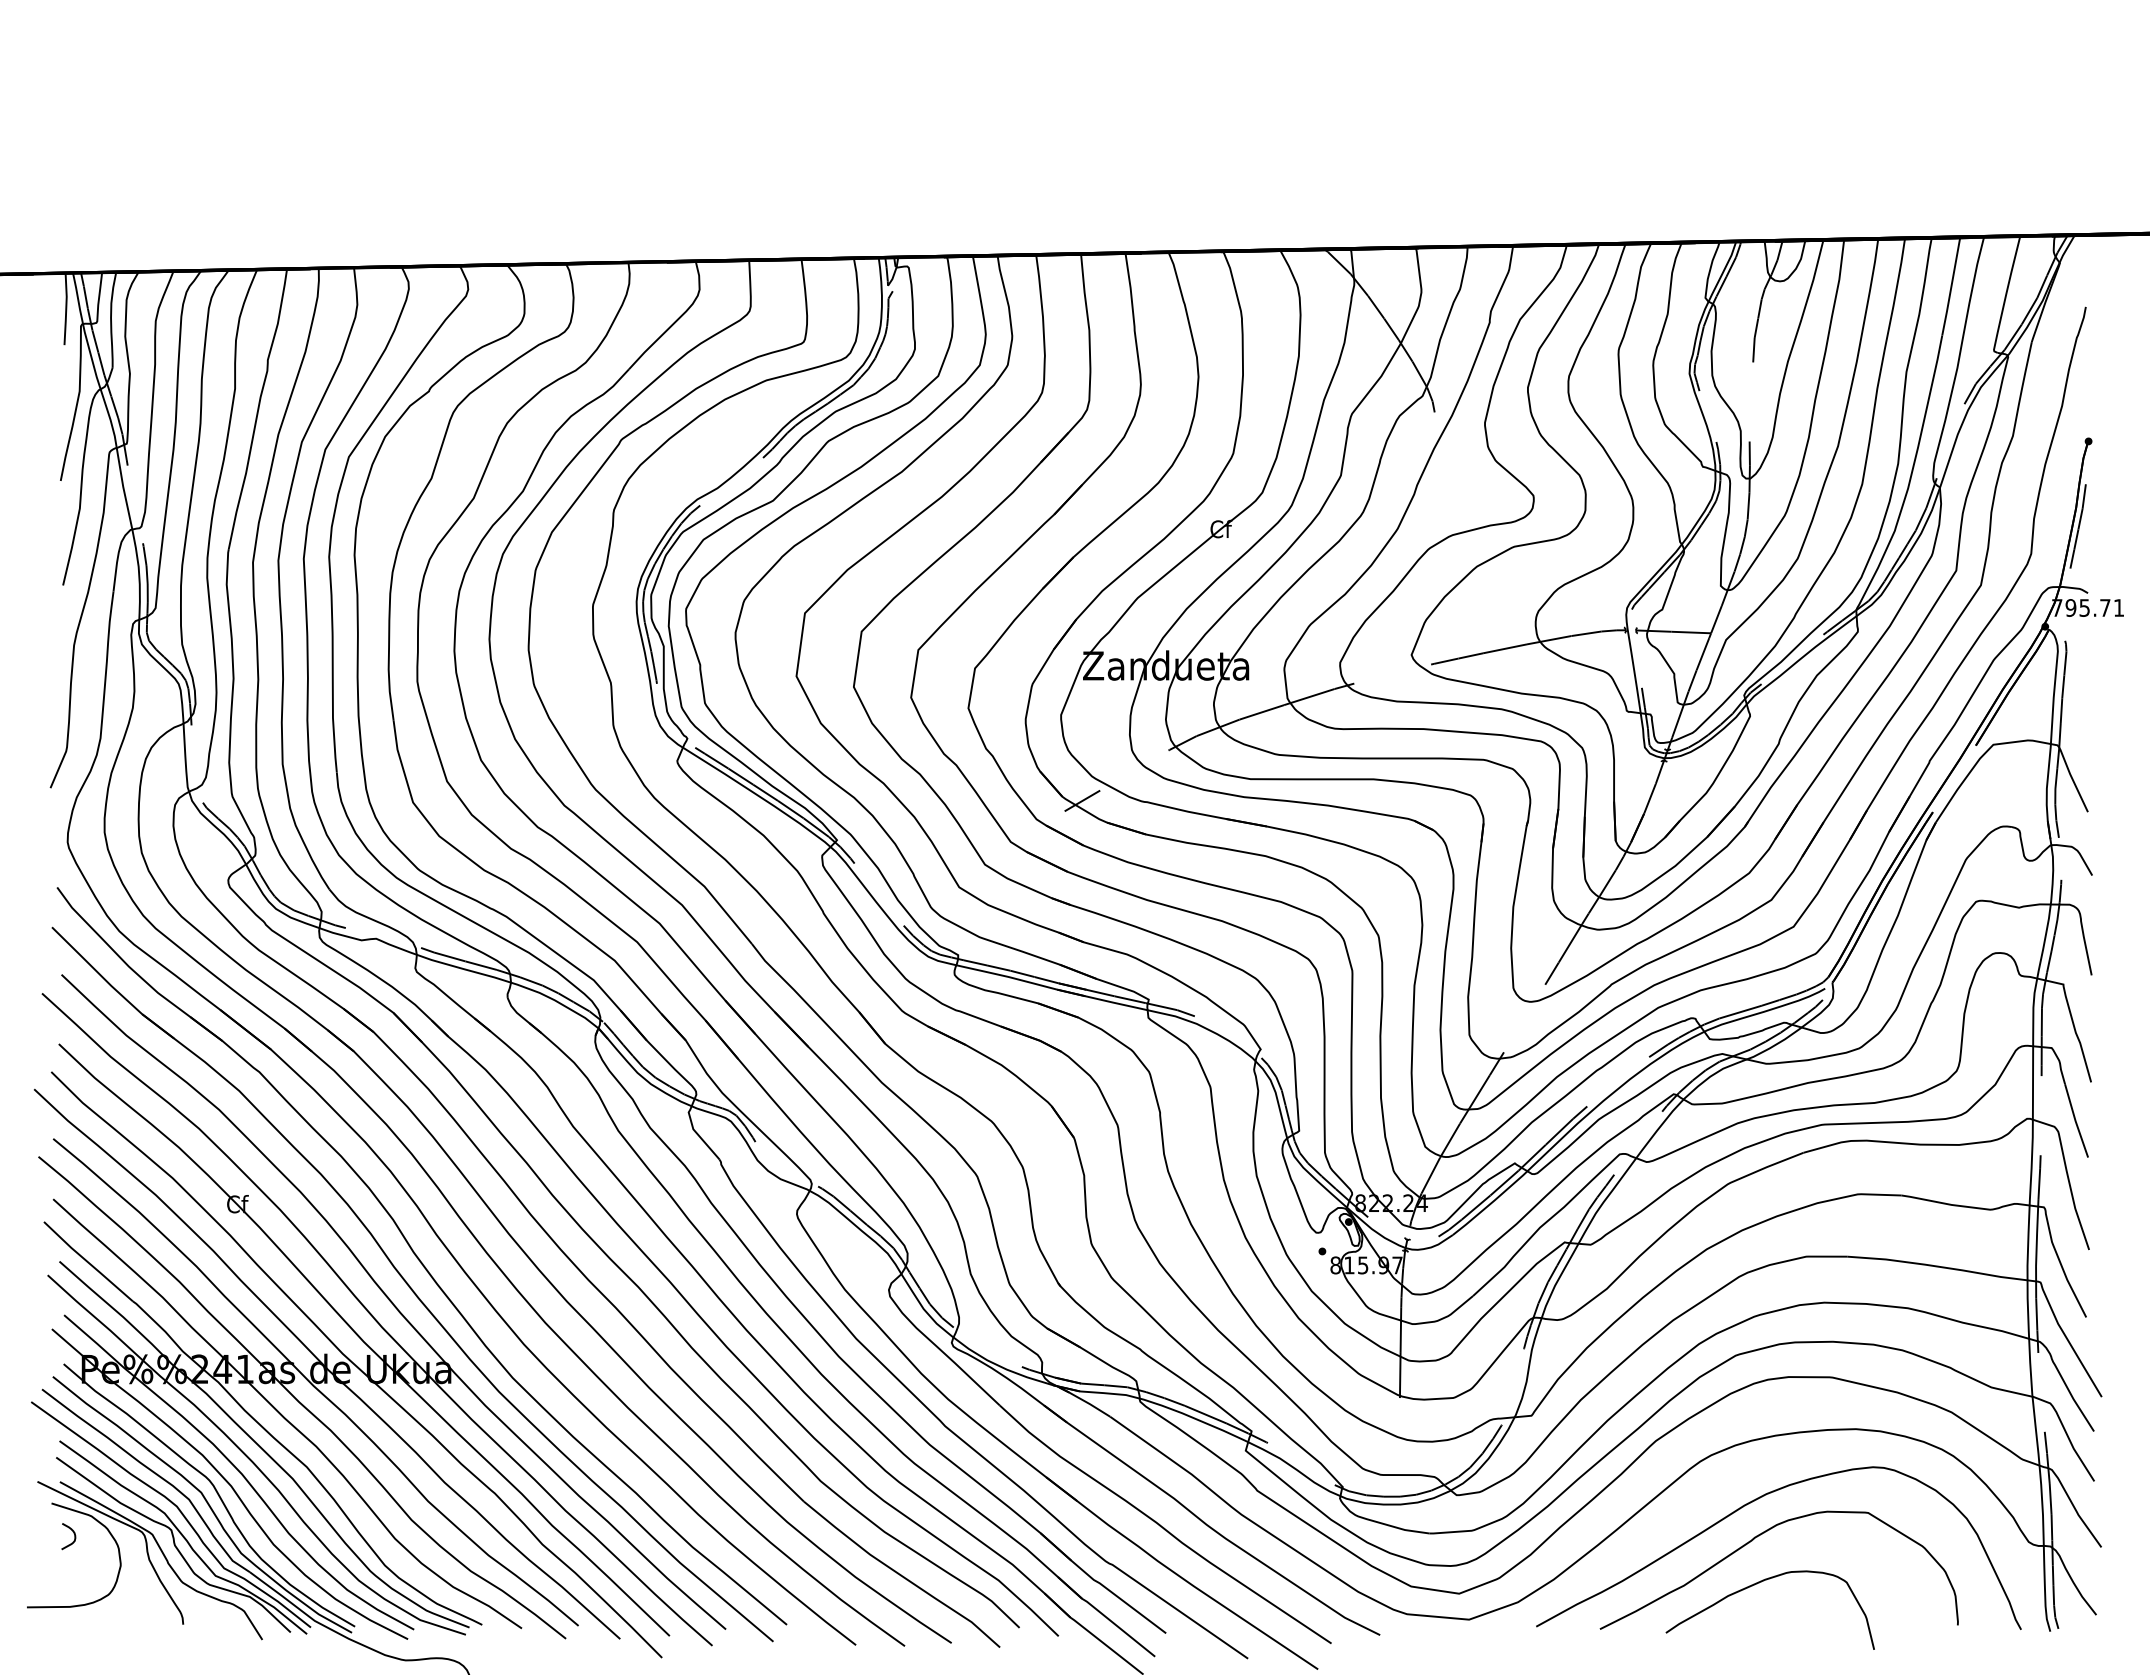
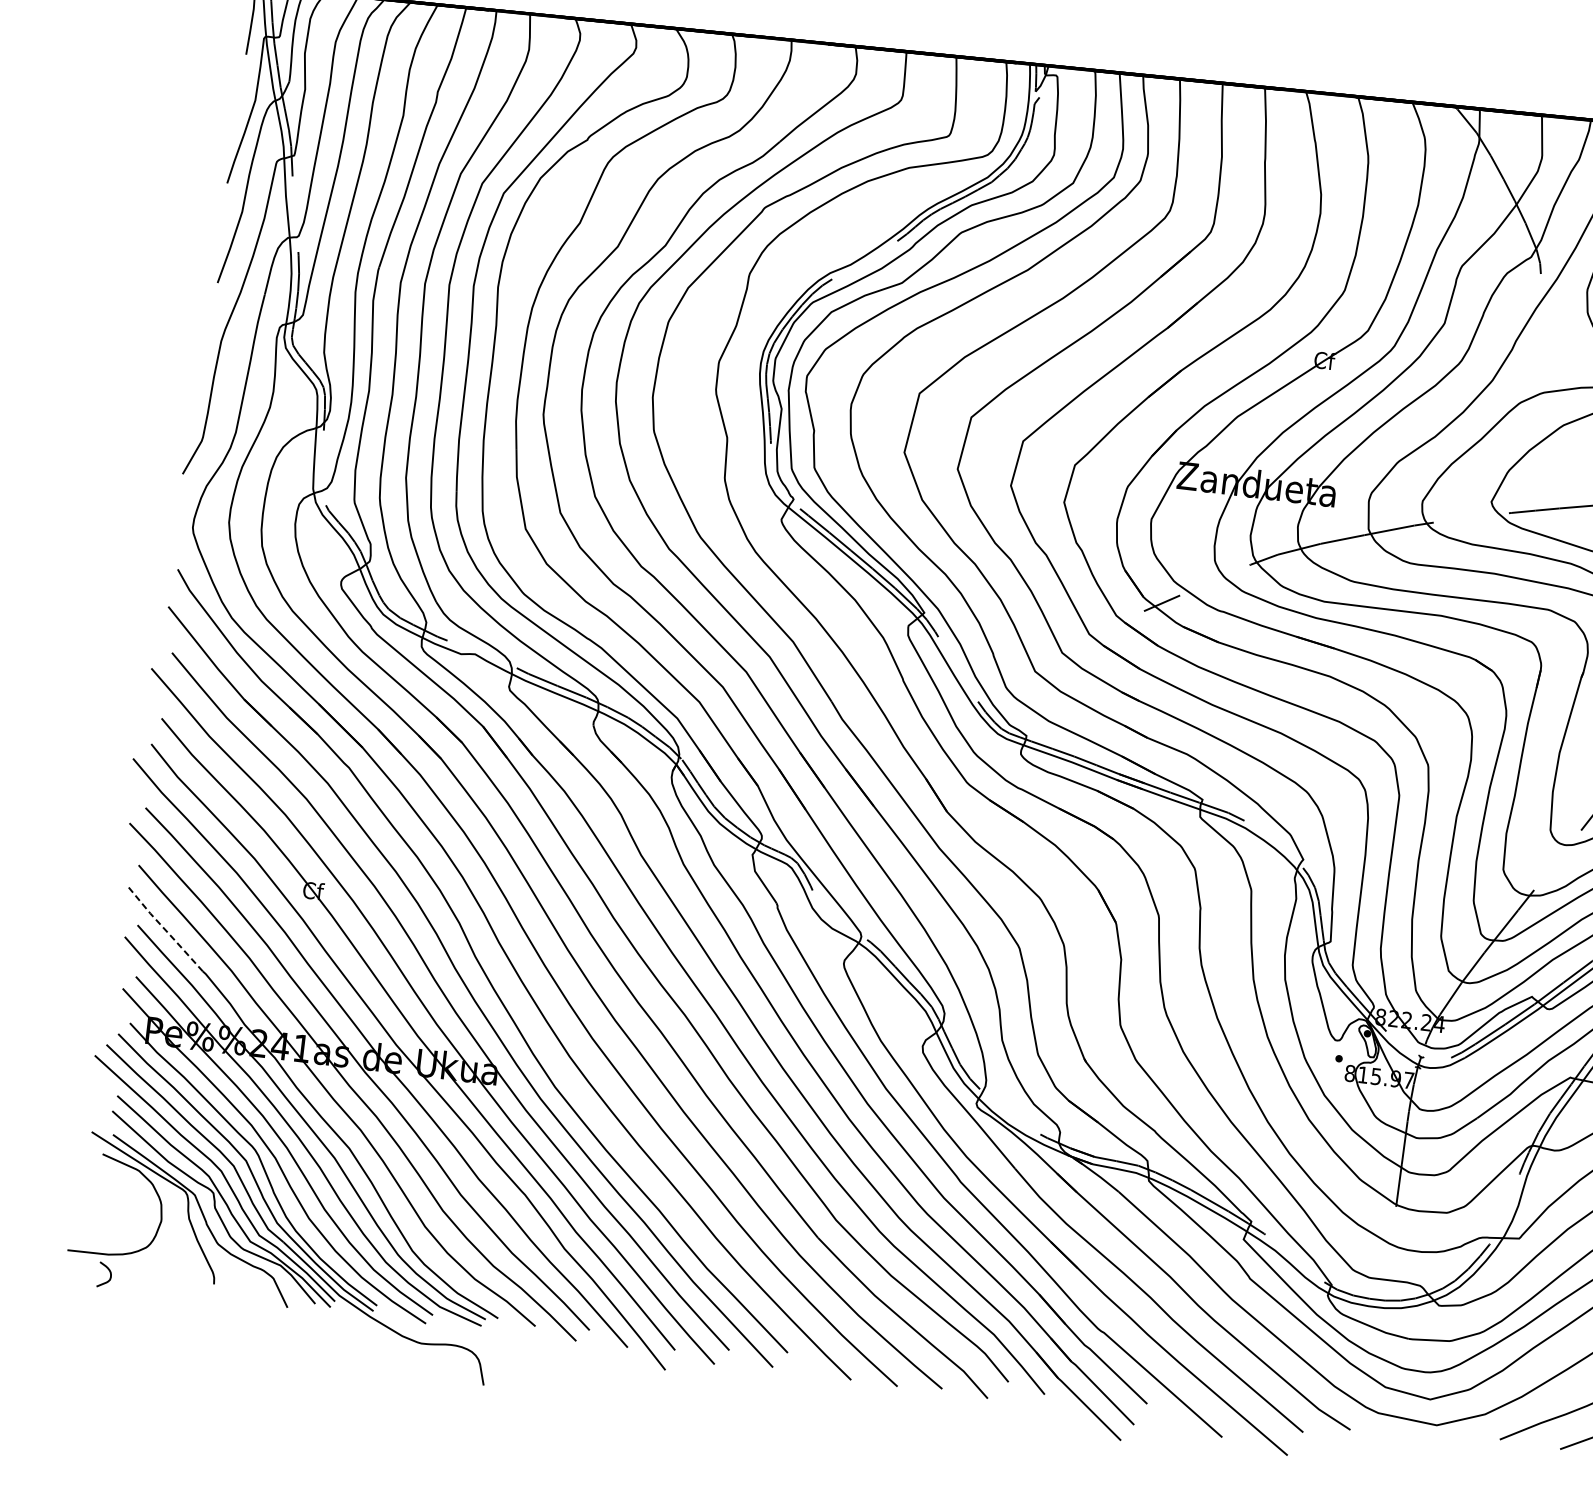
line: (87, 1262) -> (164, 929), solid -> dashed
curve: (73, 1533) -> (109, 1272), moved

